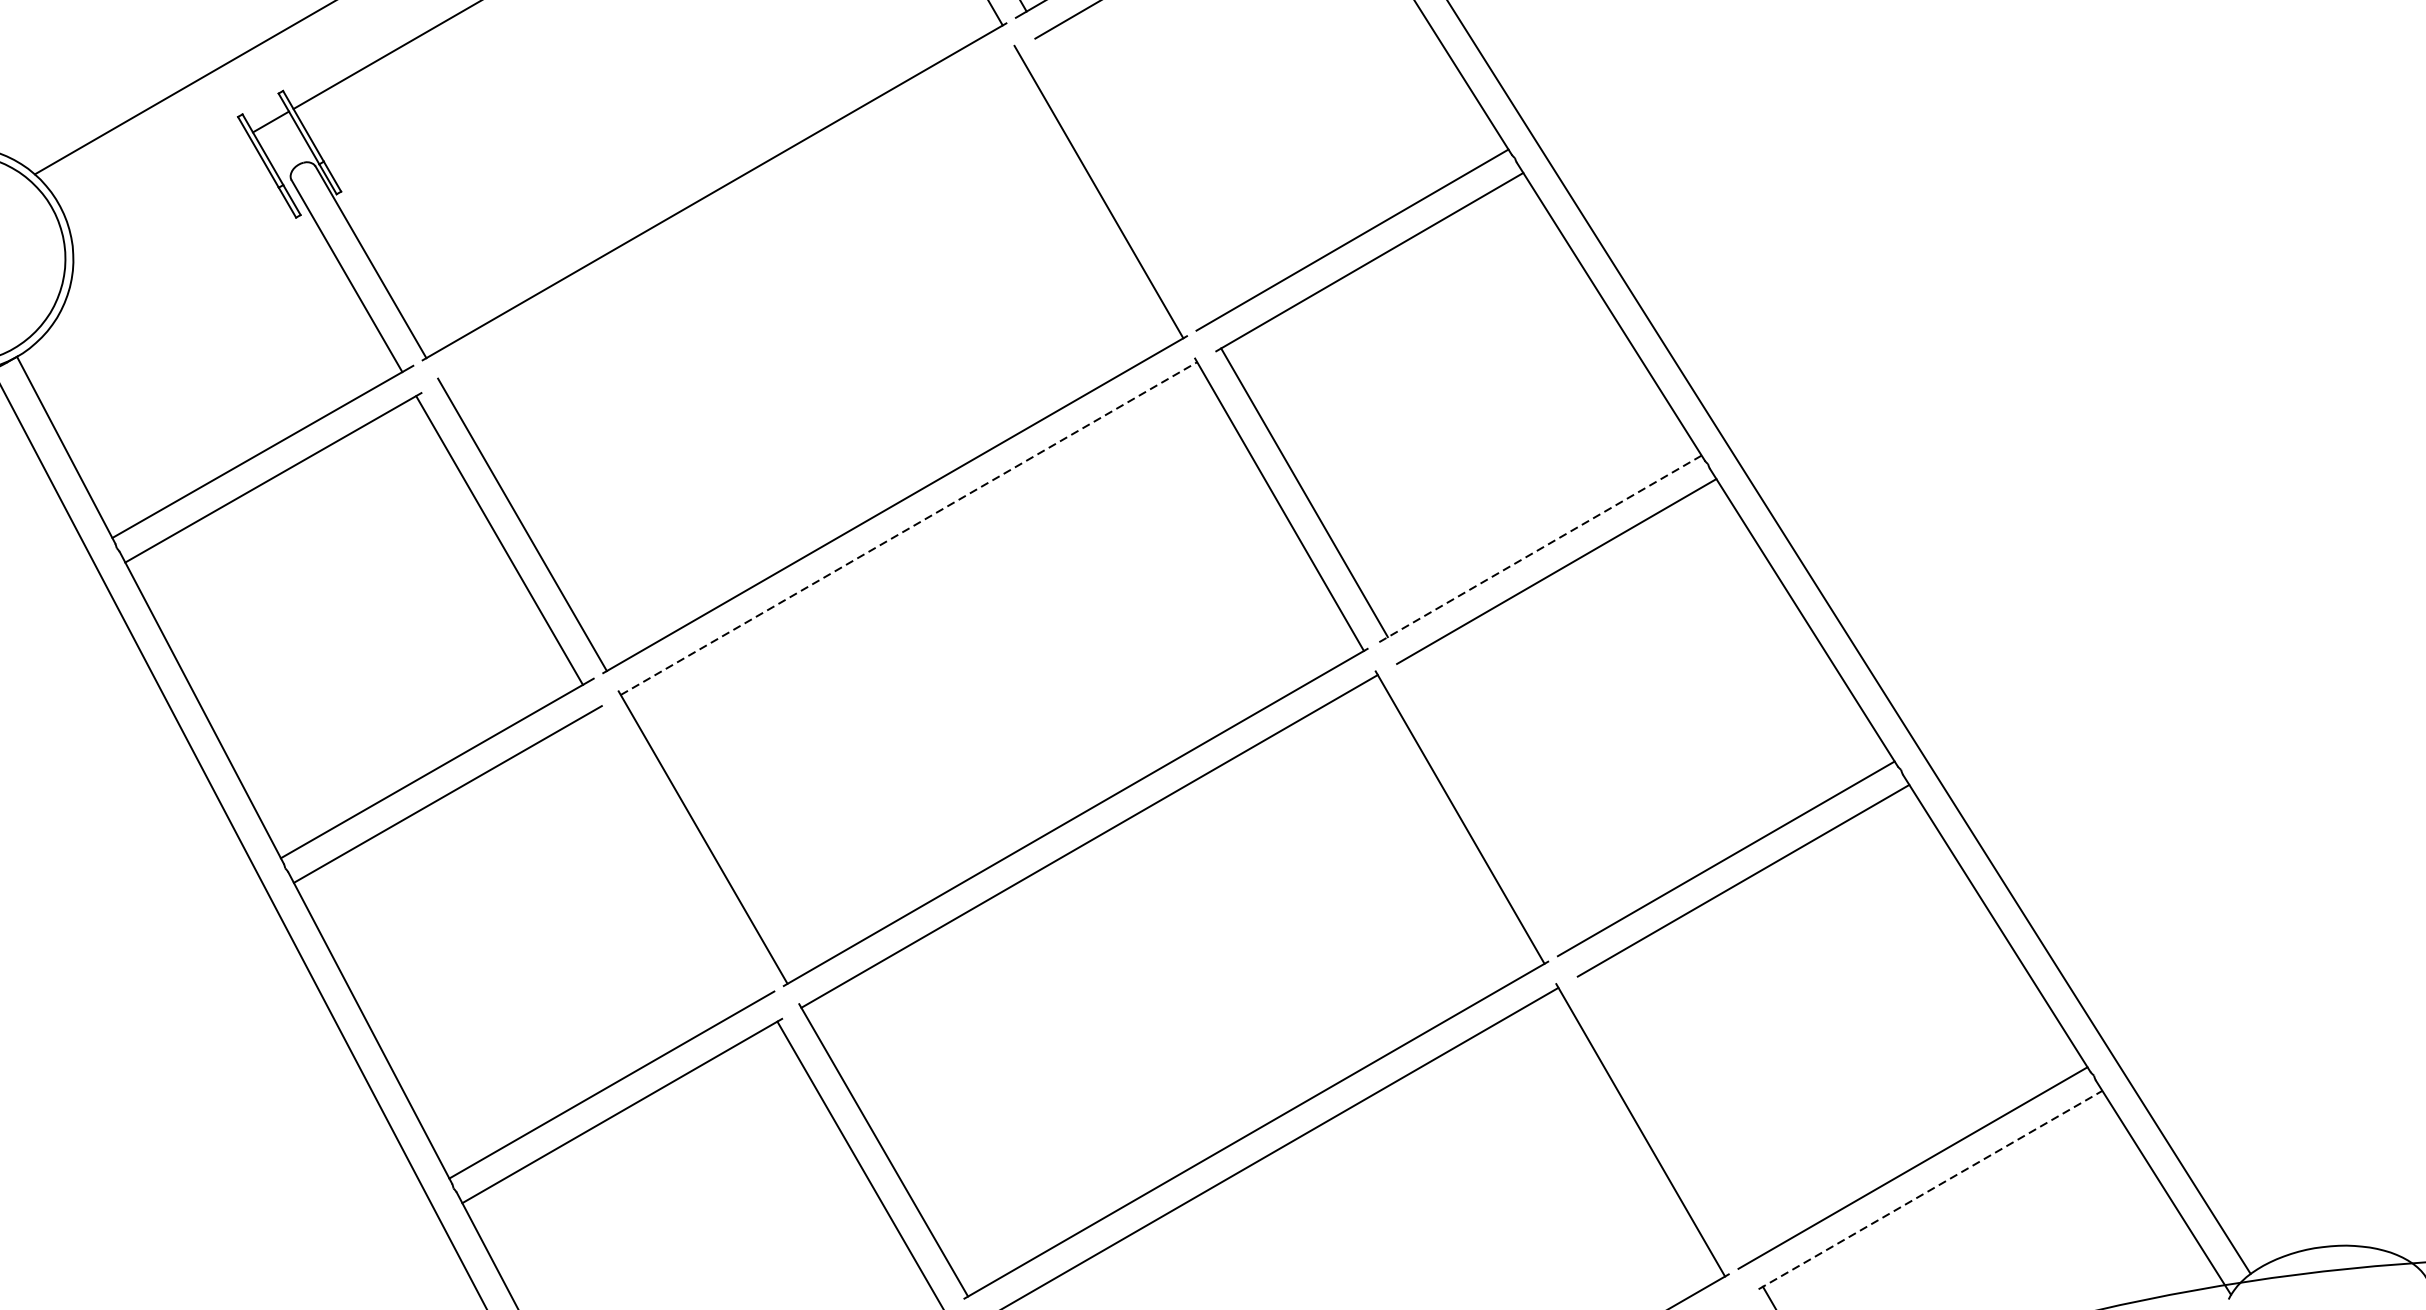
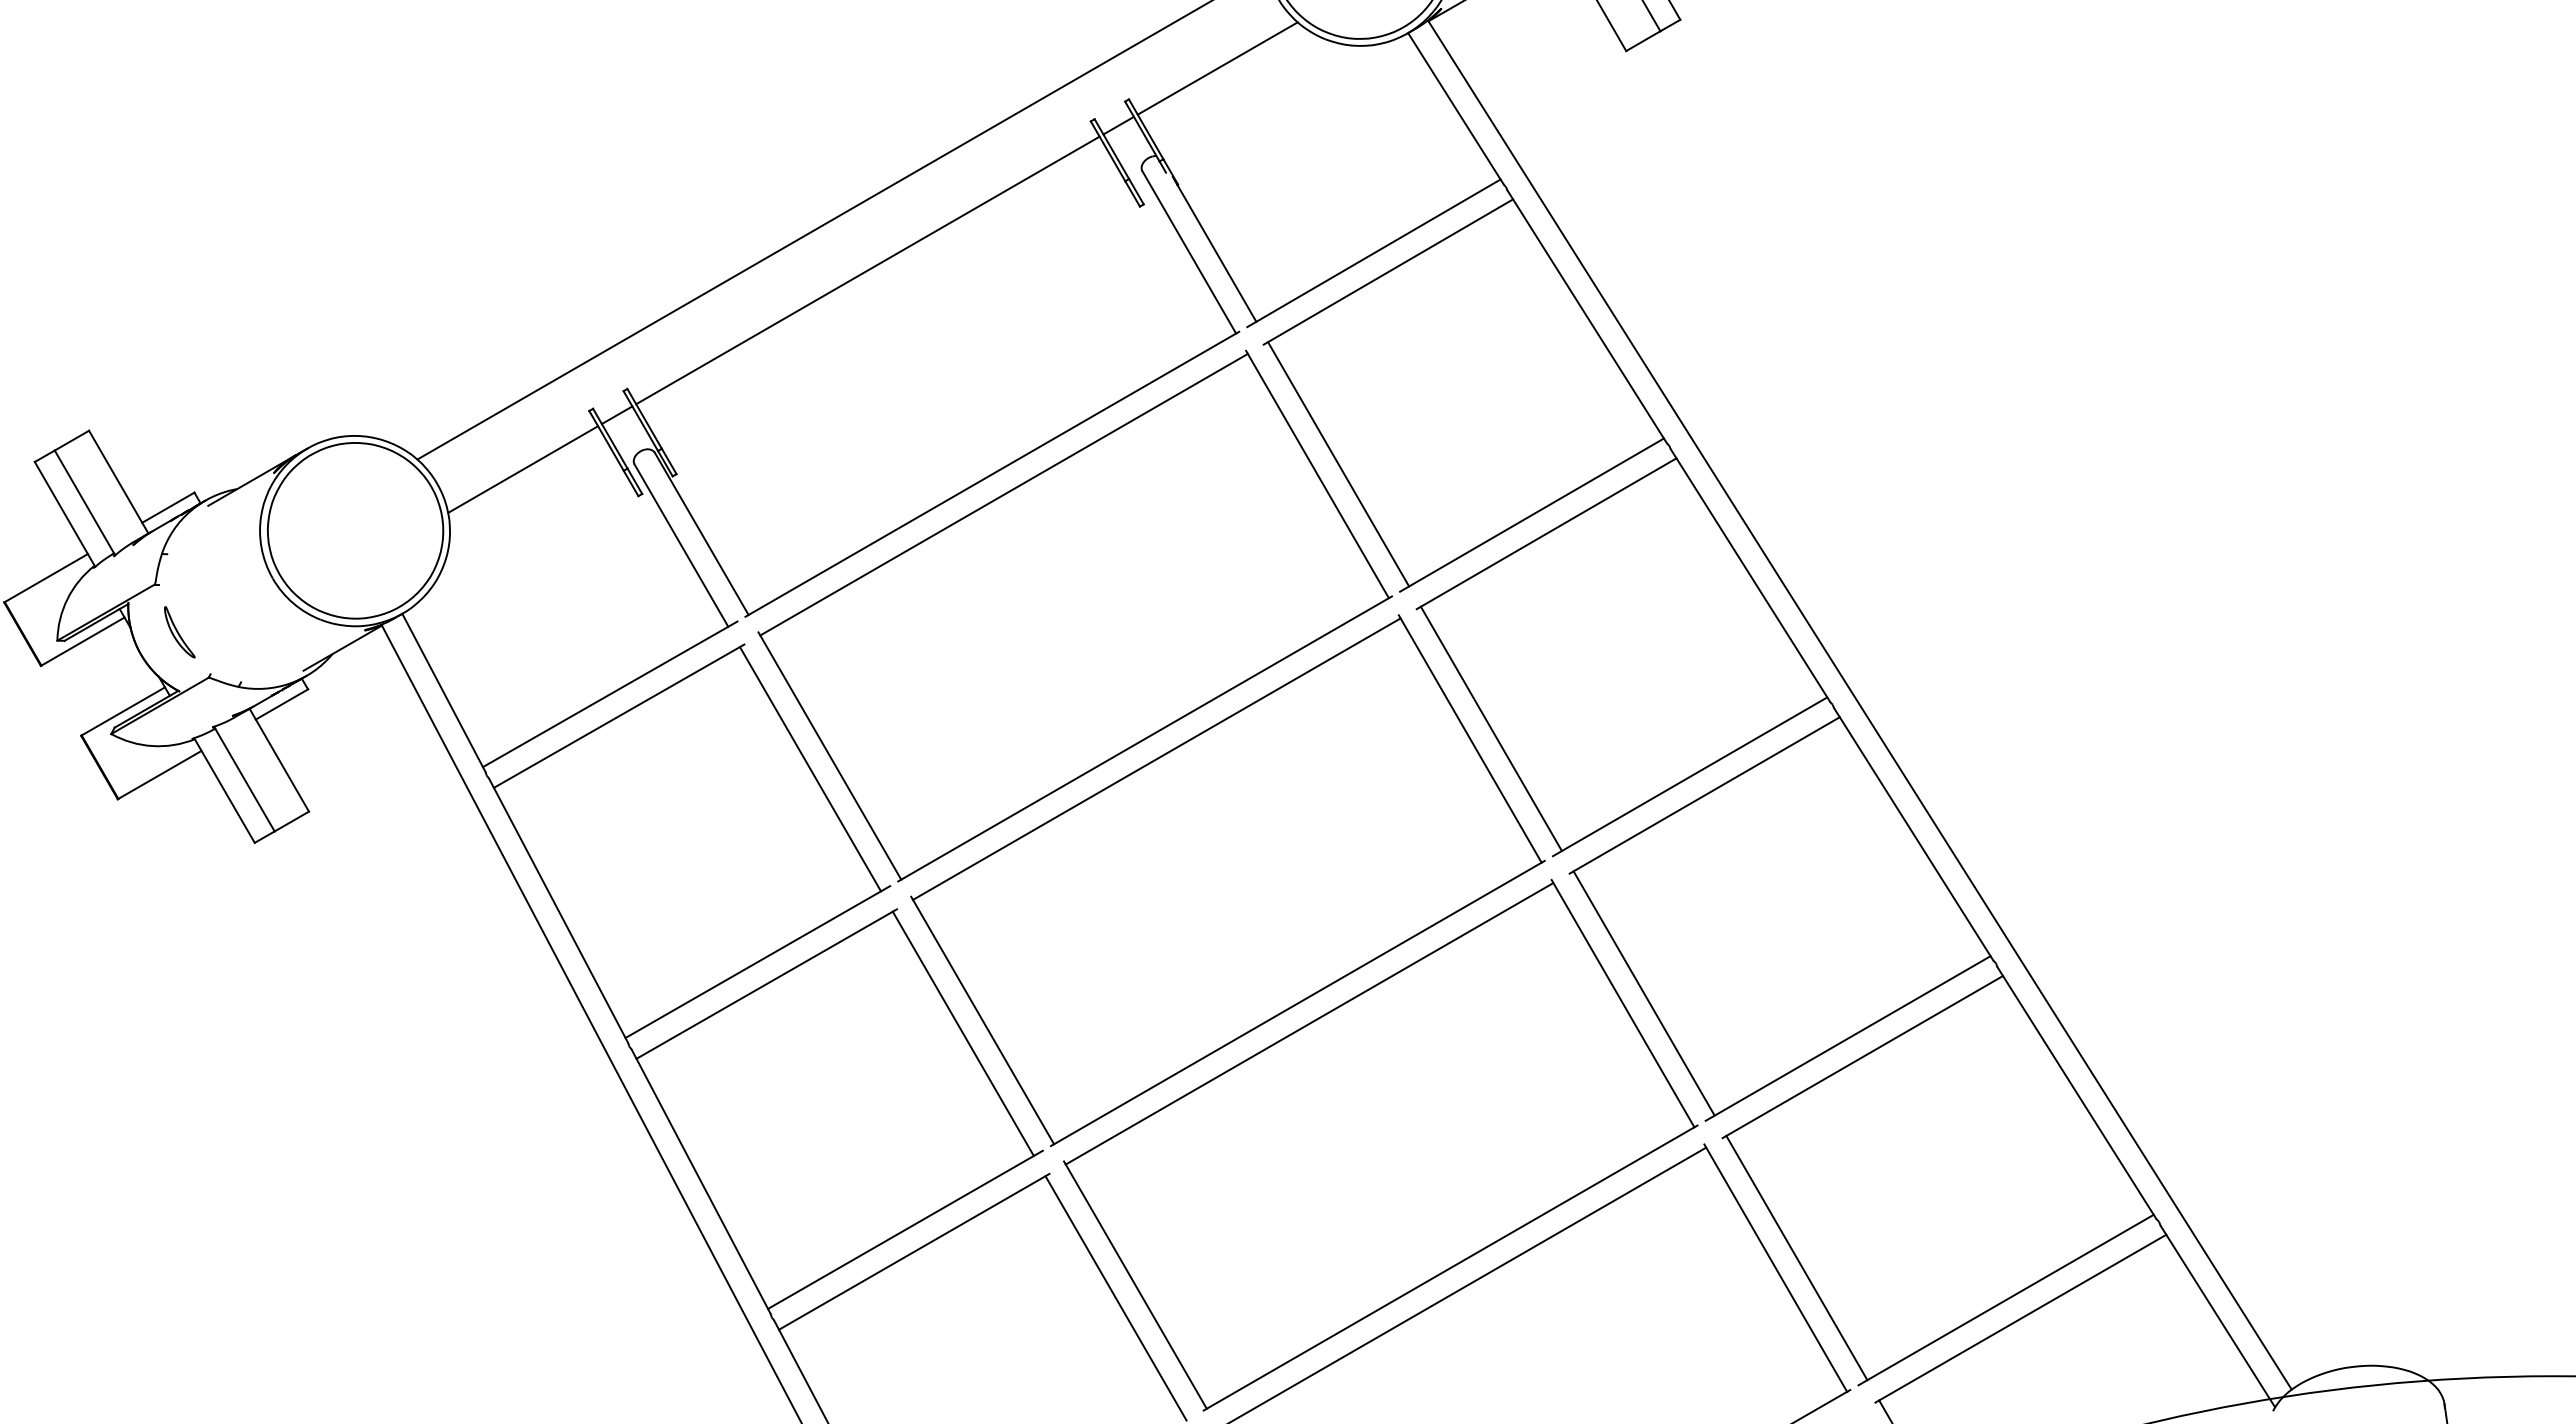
line: (1123, 180) -> (1338, 464), added
line: (160, 186) -> (523, 469), added
line: (727, 215) -> (1003, 494), added
line: (908, 529) -> (1156, 759), dashed -> solid
line: (1538, 550) -> (1689, 777), dashed -> solid
line: (1484, 805) -> (1643, 993), added
line: (679, 852) -> (962, 1033), added
line: (1665, 1117) -> (1796, 1257), added
line: (1930, 1189) -> (2020, 1318), dashed -> solid

